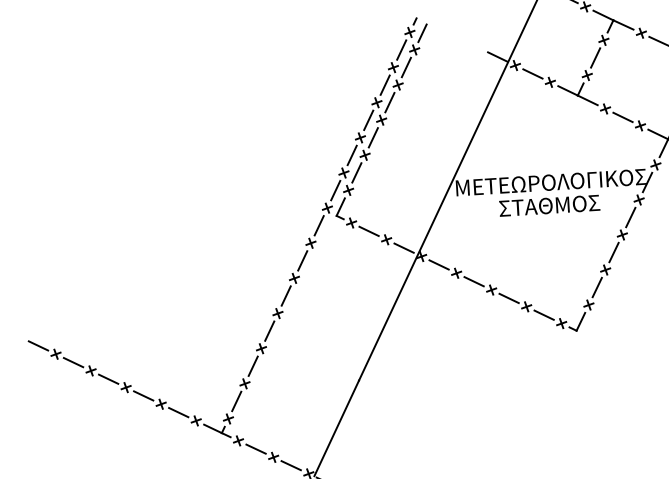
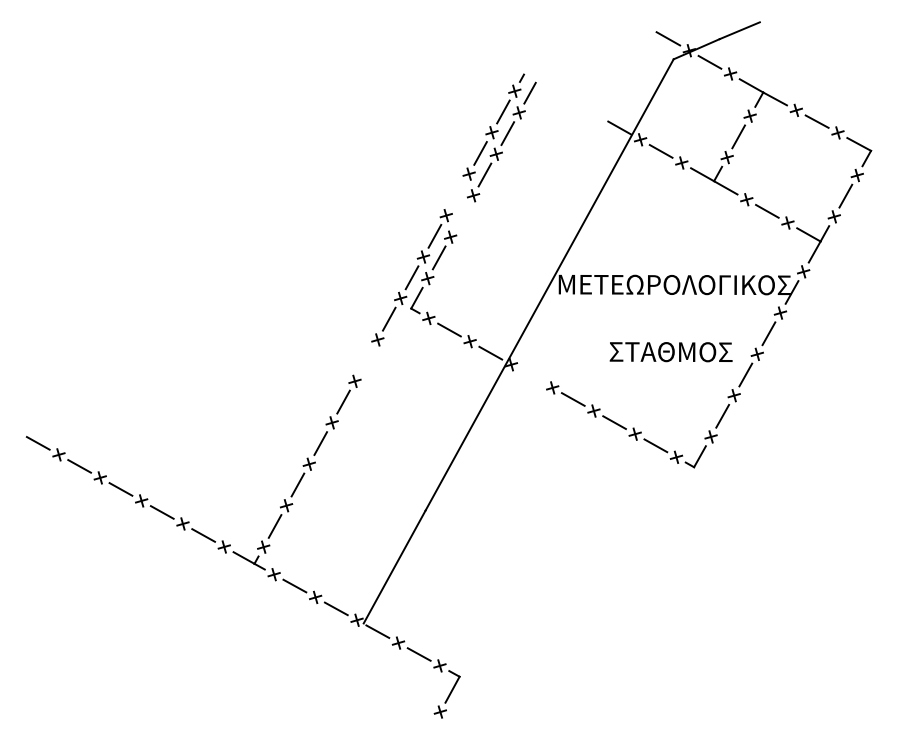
line: (368, 120) -> (457, 194), removed
line: (372, 137) -> (461, 216), removed
text: (549, 206) -> (670, 352), moved
line: (302, 260) -> (366, 360), removed
line: (438, 264) -> (531, 375), removed

